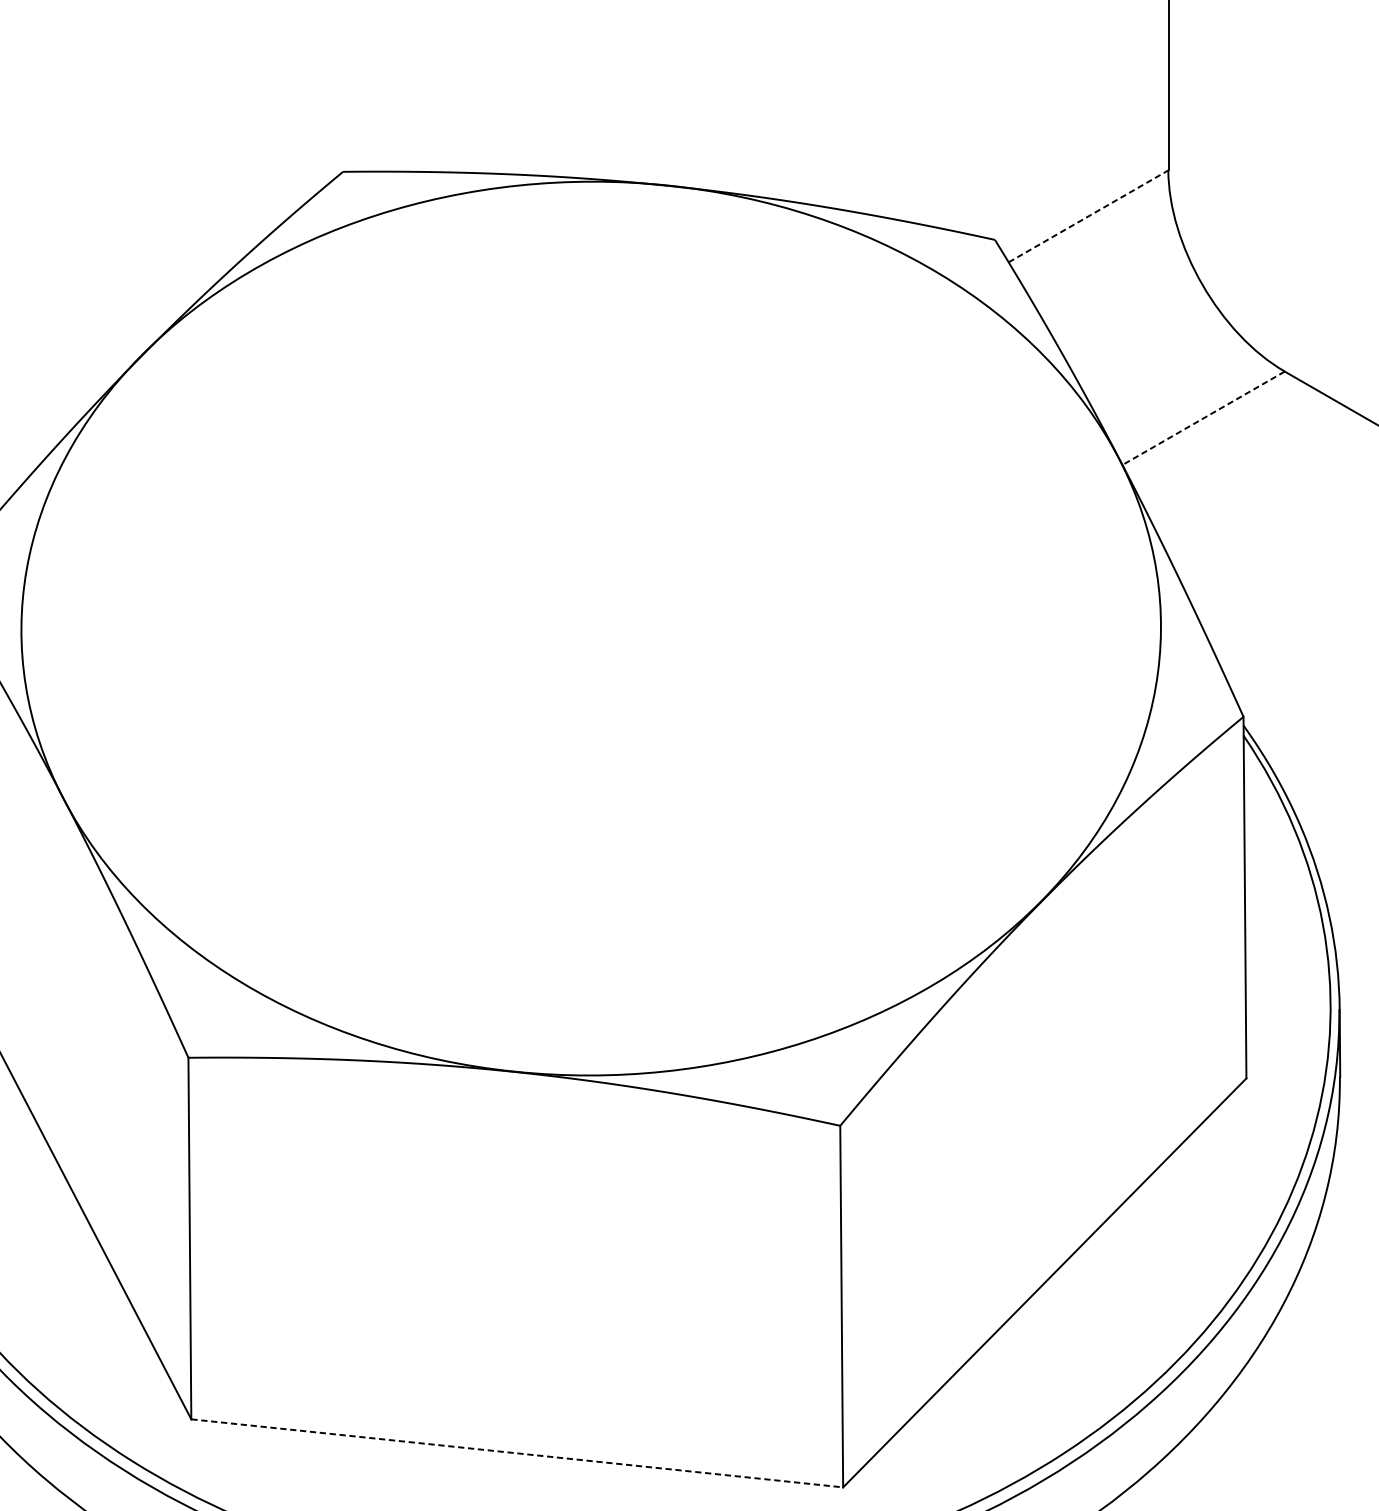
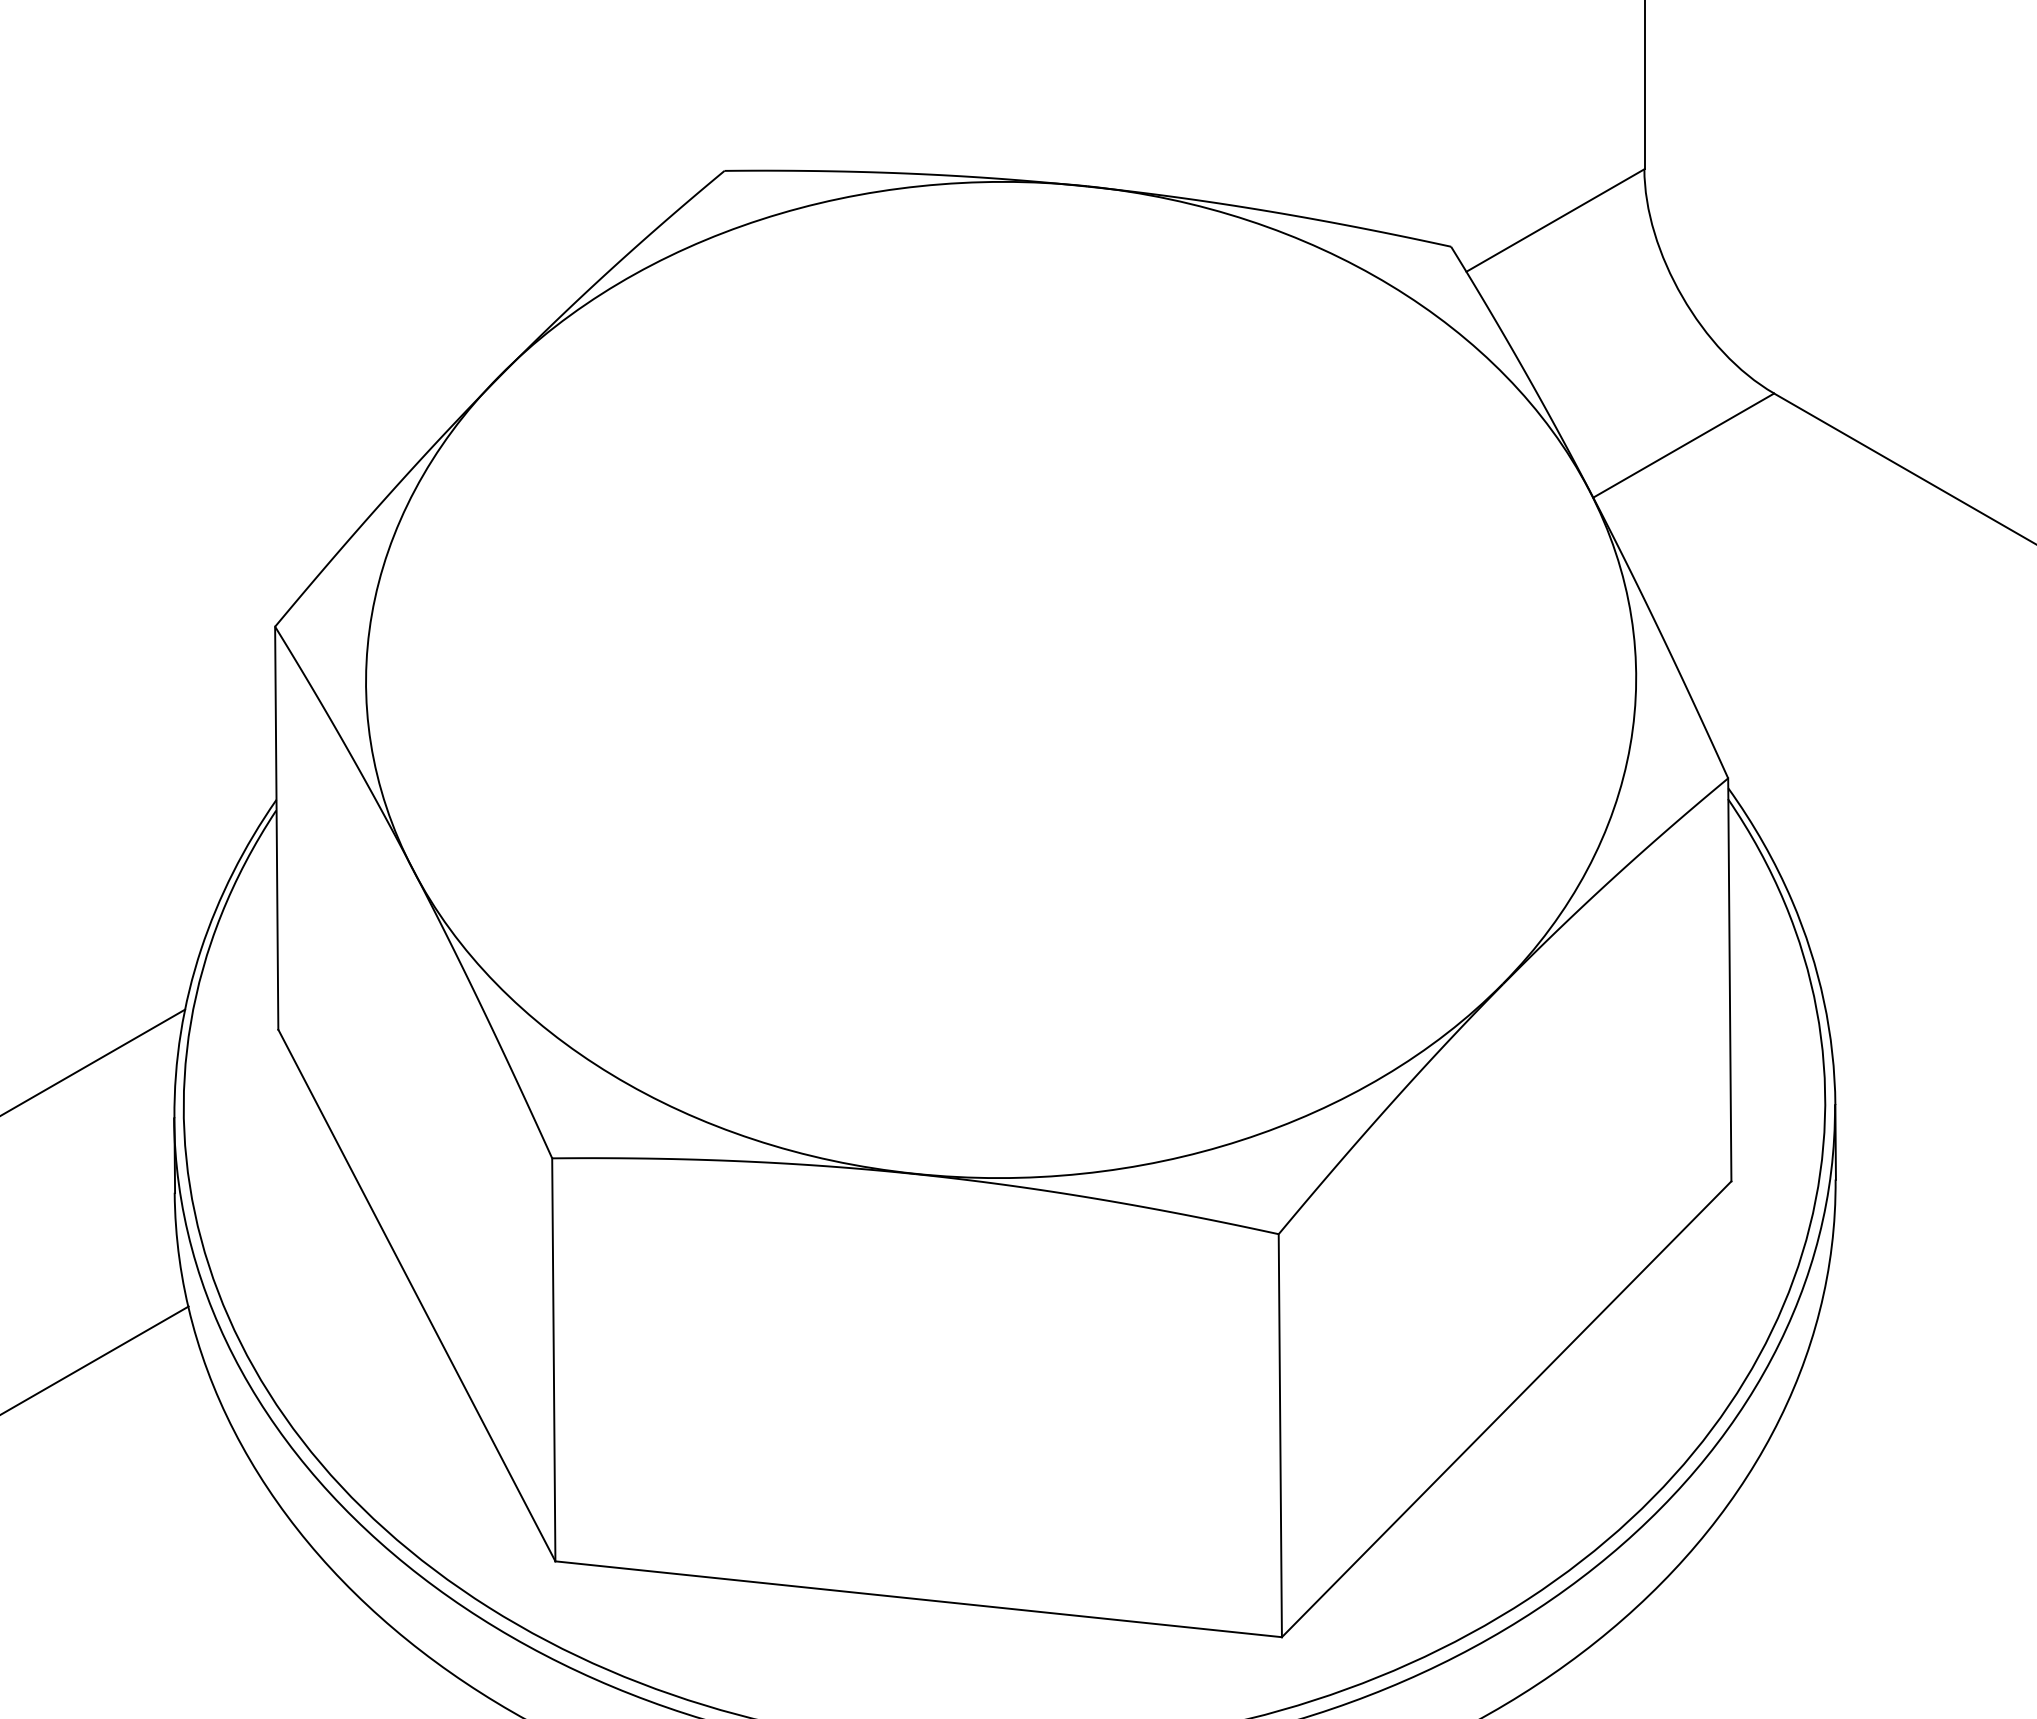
line: (1088, 216) -> (1555, 220), dashed -> solid
line: (1203, 418) -> (1683, 445), dashed -> solid
line: (517, 1453) -> (919, 1599), dashed -> solid

